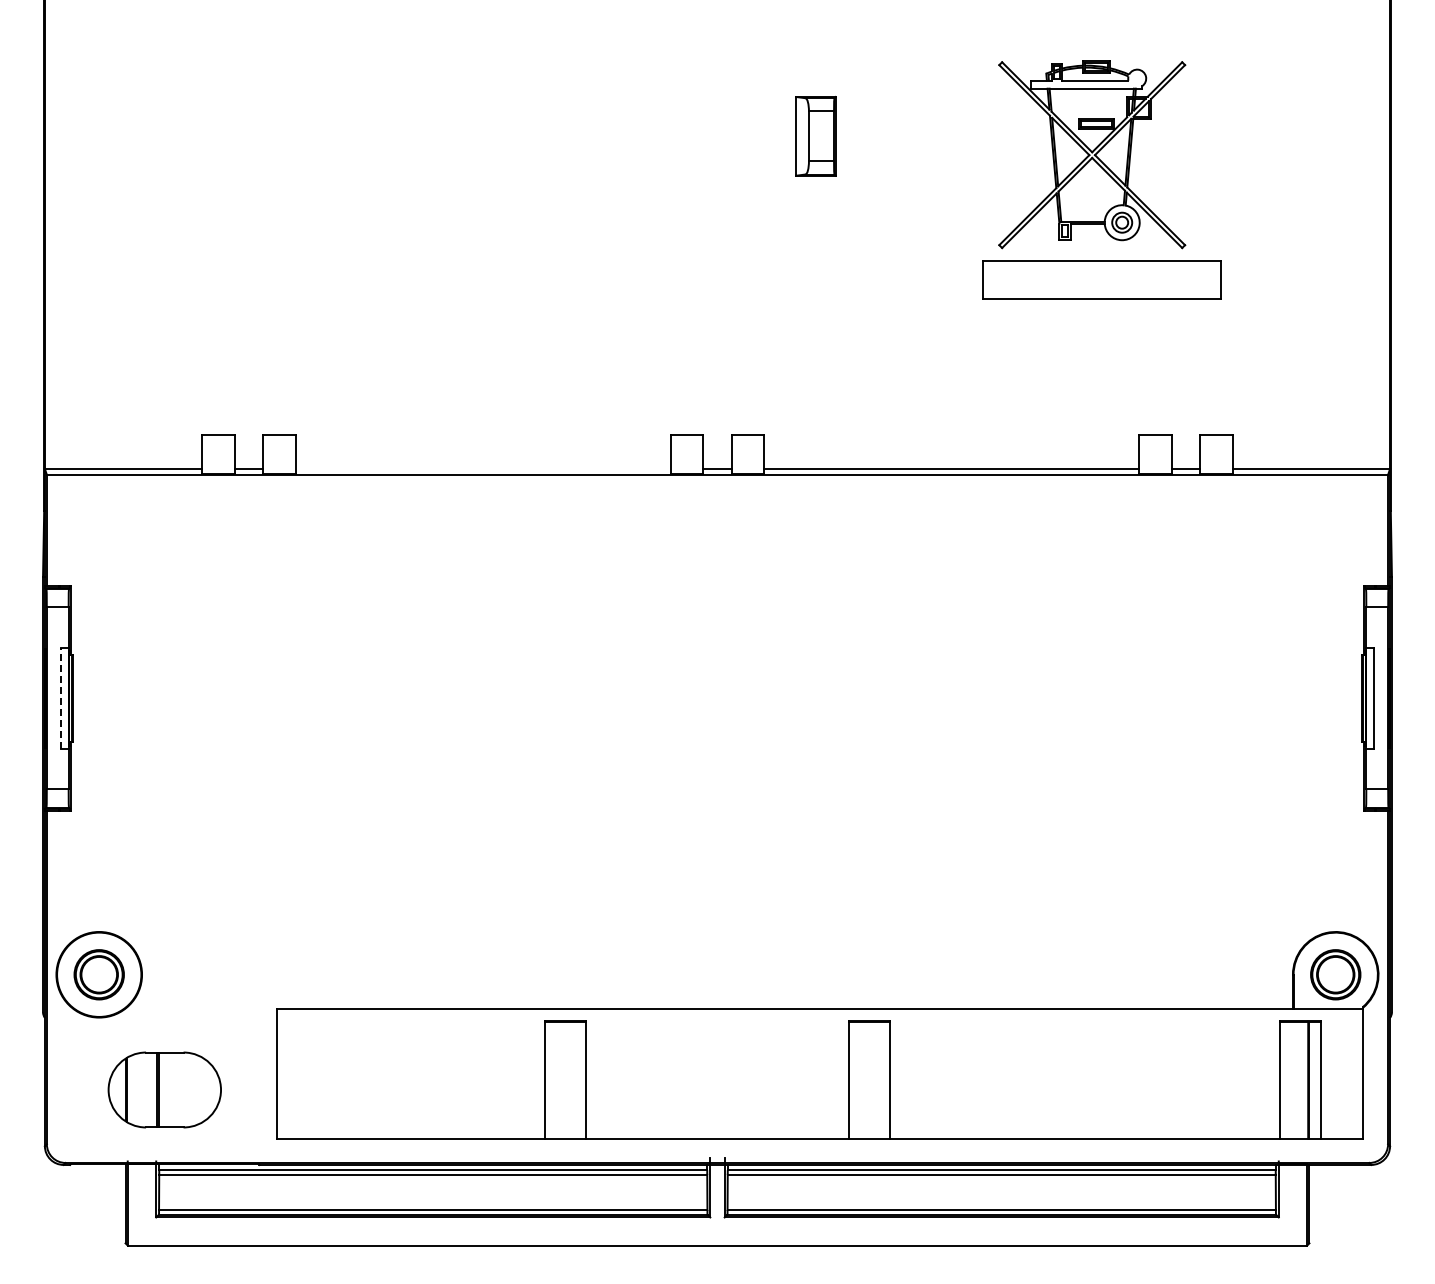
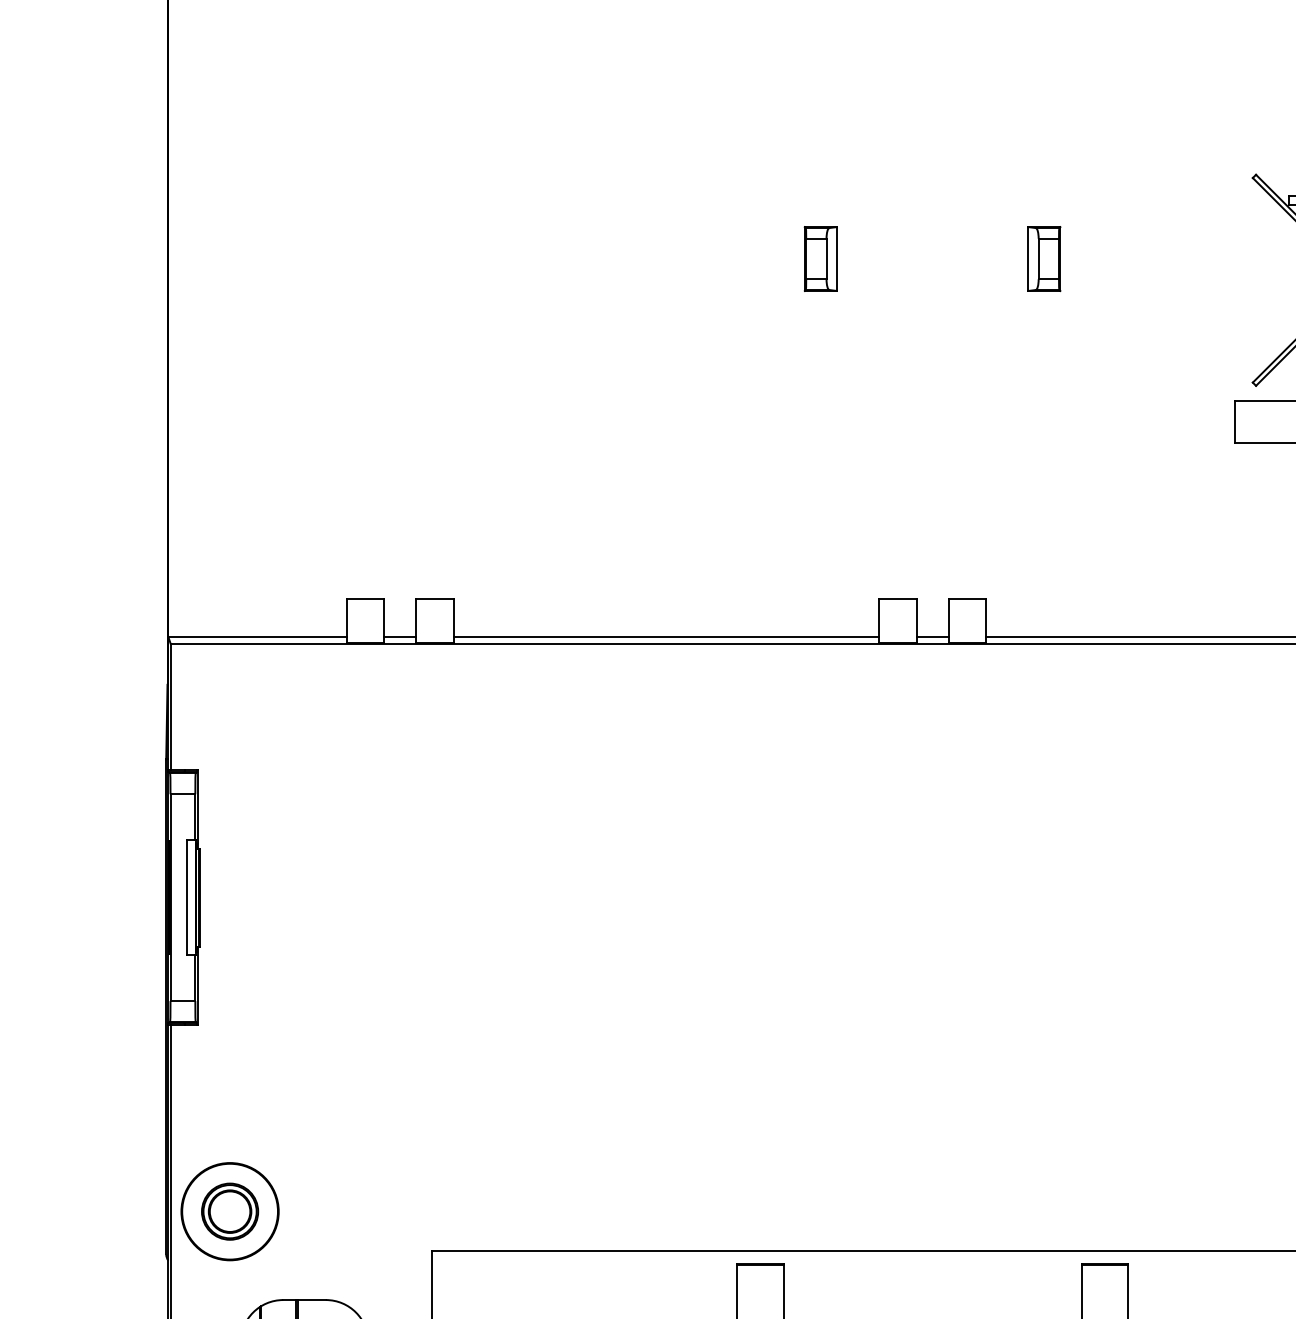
part: (619, 136) -> (821, 259), added
part: (815, 136) -> (1043, 259), size x0.71
line: (482, 468) -> (665, 636), added
line: (61, 698) -> (187, 897), dashed -> solid

